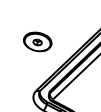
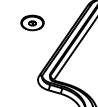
part: (37, 41) -> (32, 22), moved

